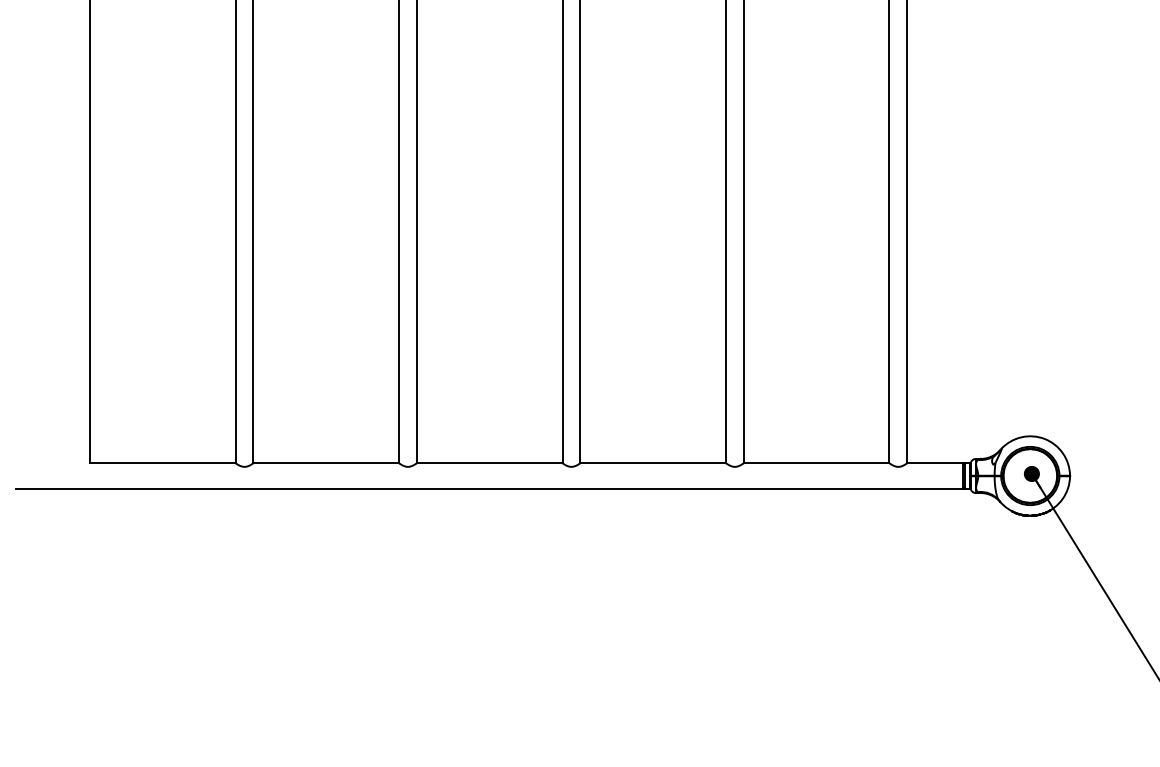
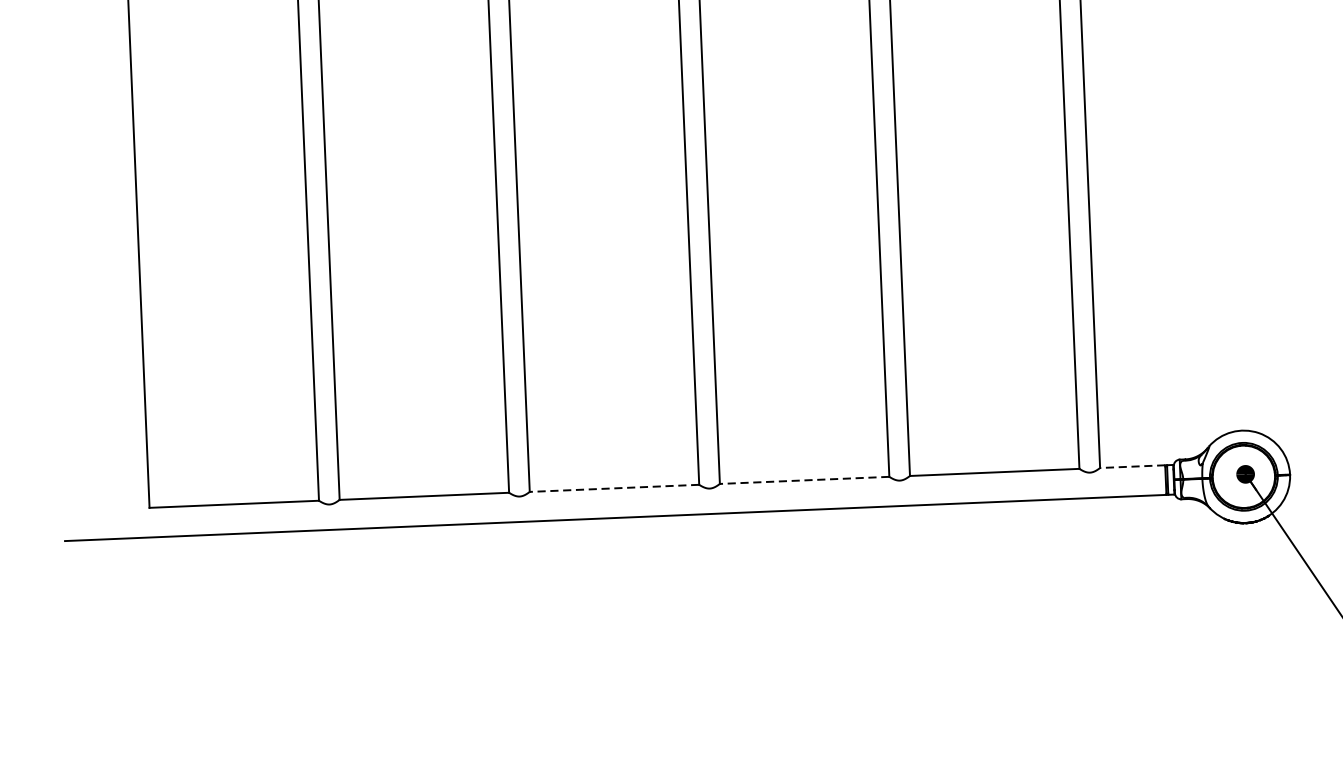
line: (489, 463) -> (614, 488), solid -> dashed
line: (653, 463) -> (805, 480), solid -> dashed
line: (935, 463) -> (1132, 466), solid -> dashed

